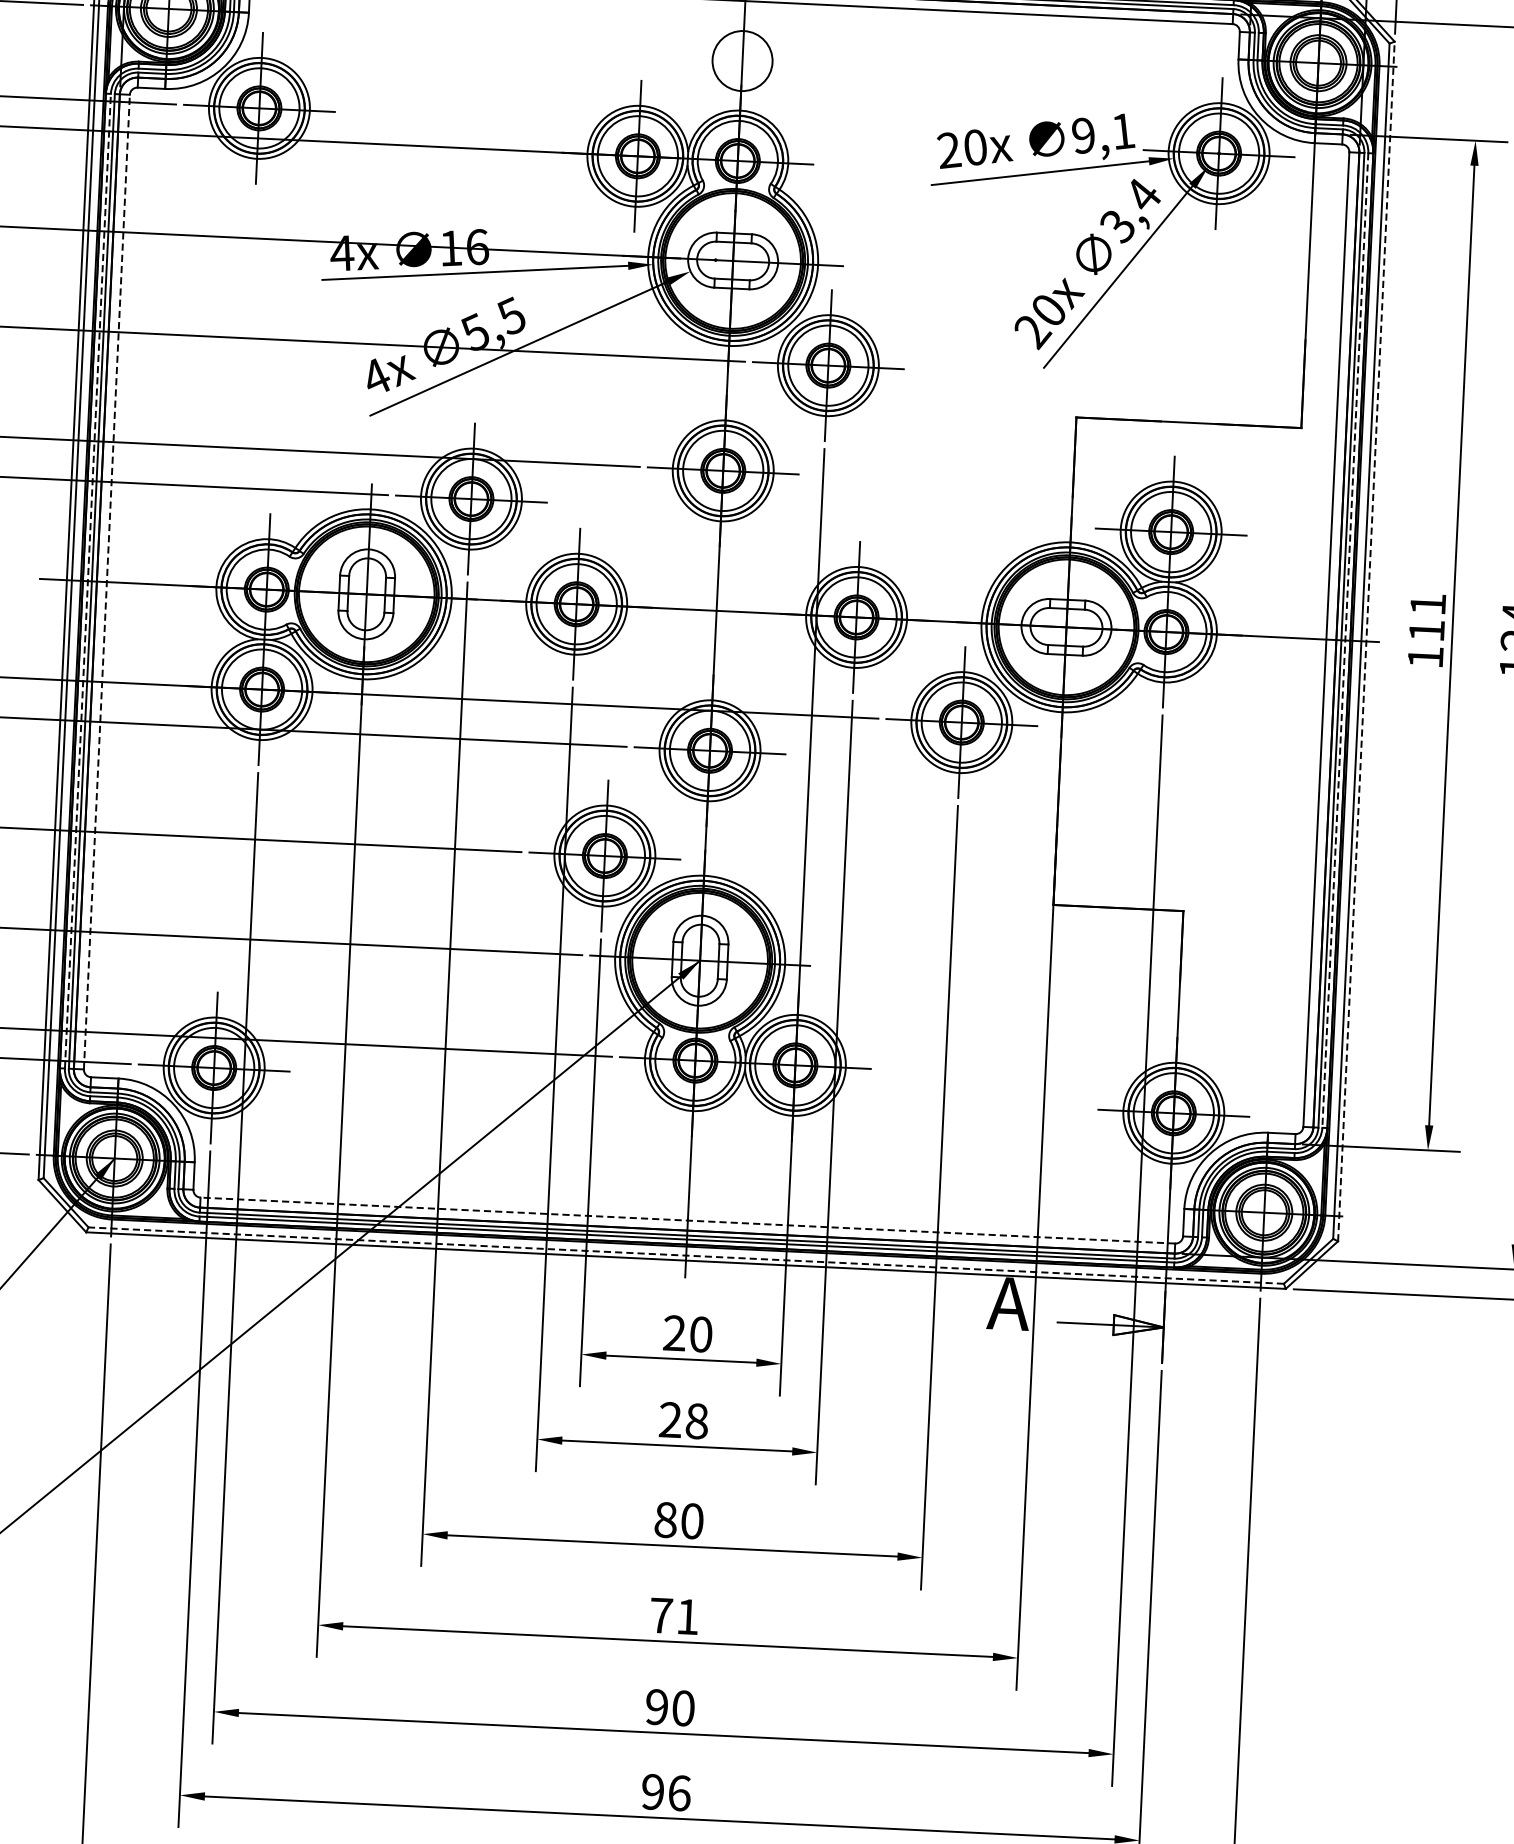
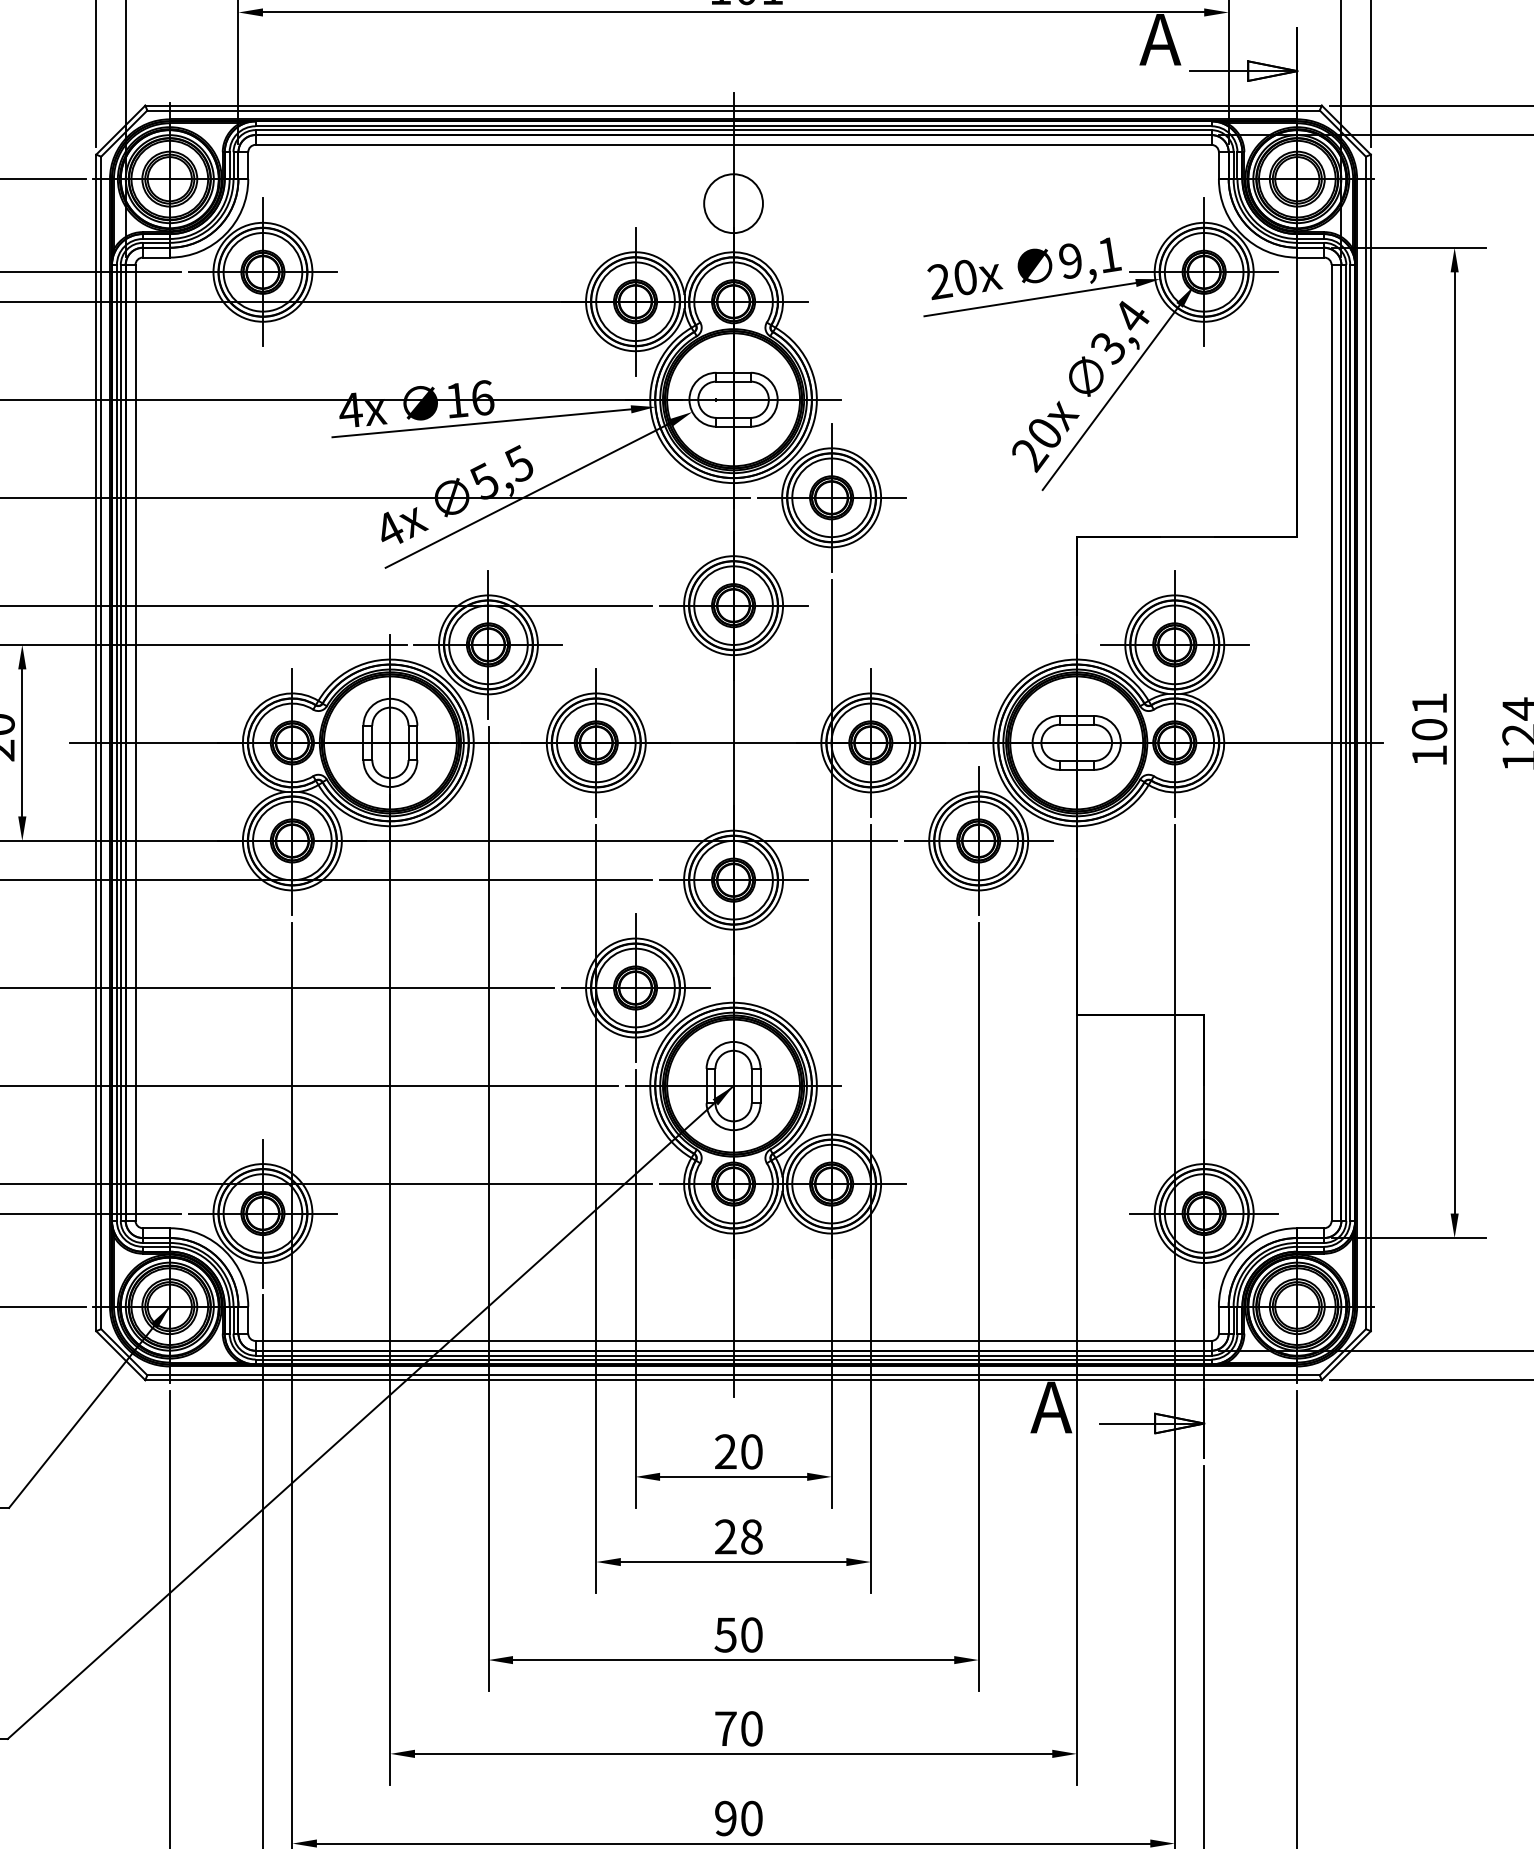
line: (87, 580) -> (116, 742), dashed -> solid
line: (106, 581) -> (135, 742), dashed -> solid
text: (1426, 630) -> (1429, 729), 111 -> 101
line: (1345, 640) -> (1350, 742), dashed -> solid
line: (1366, 641) -> (1370, 742), dashed -> solid
line: (687, 1220) -> (733, 1340), dashed -> solid
line: (686, 1255) -> (733, 1375), dashed -> solid
text: (665, 1519) -> (725, 1634), 80 -> 50
text: (687, 1616) -> (751, 1728), 71 -> 70

